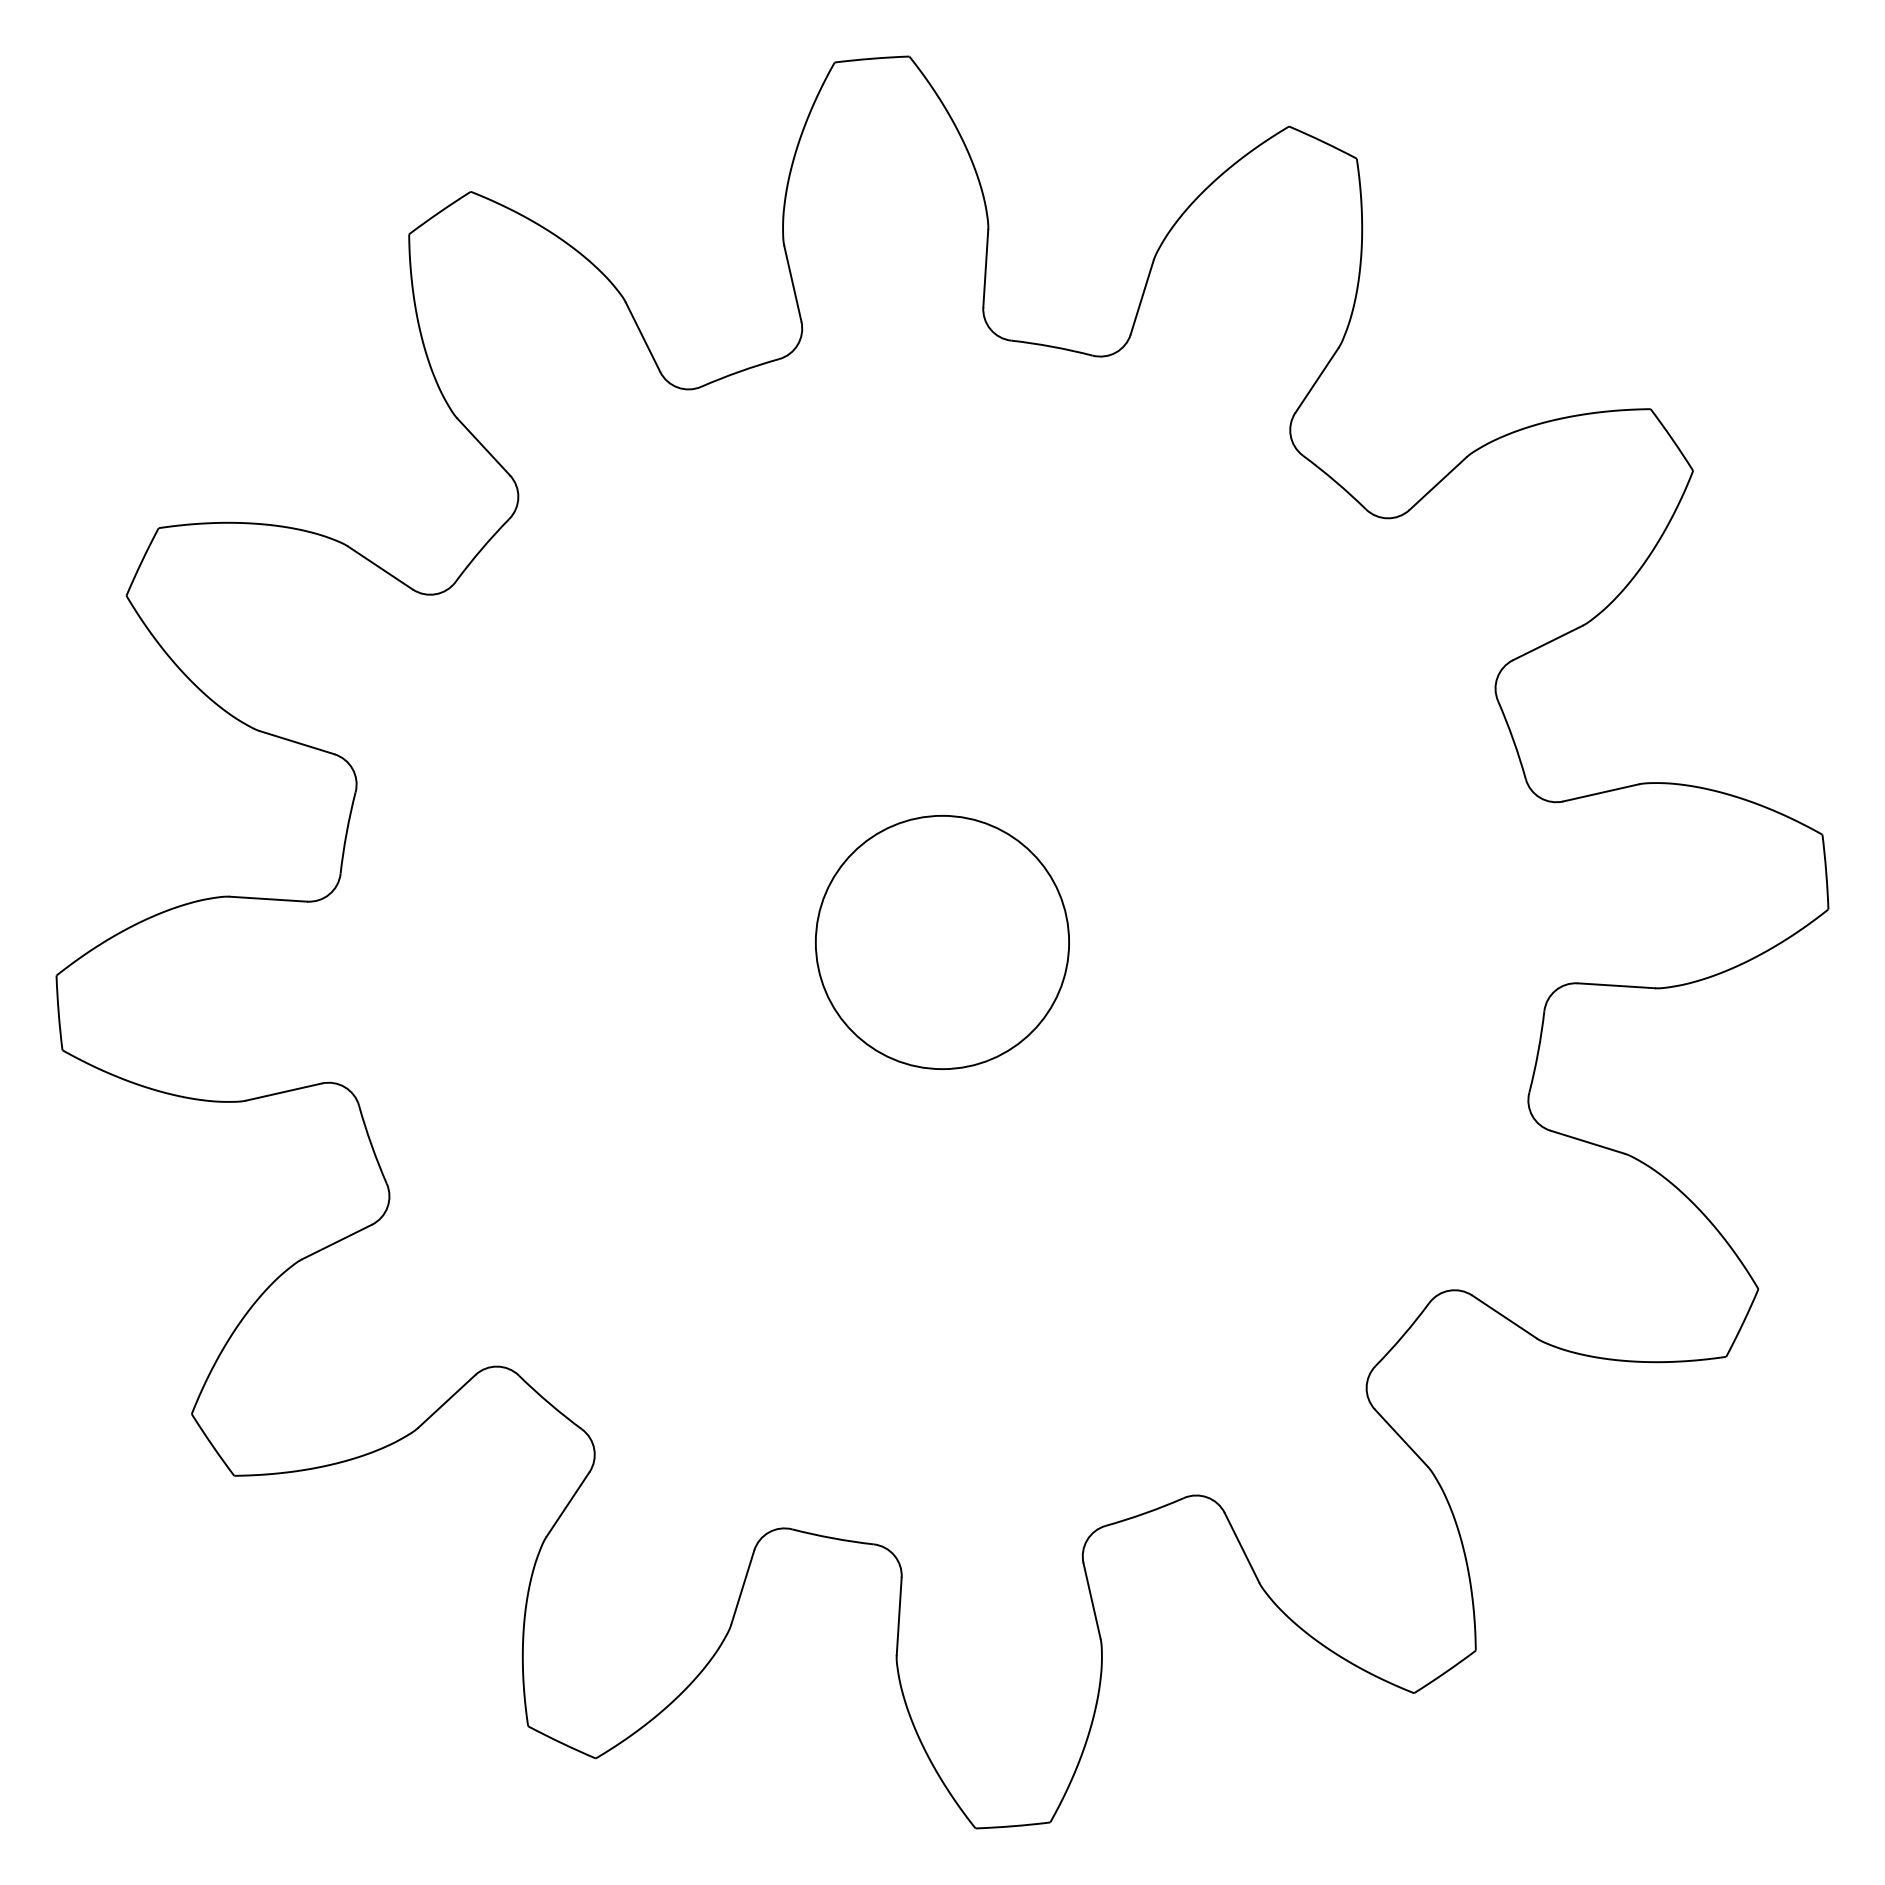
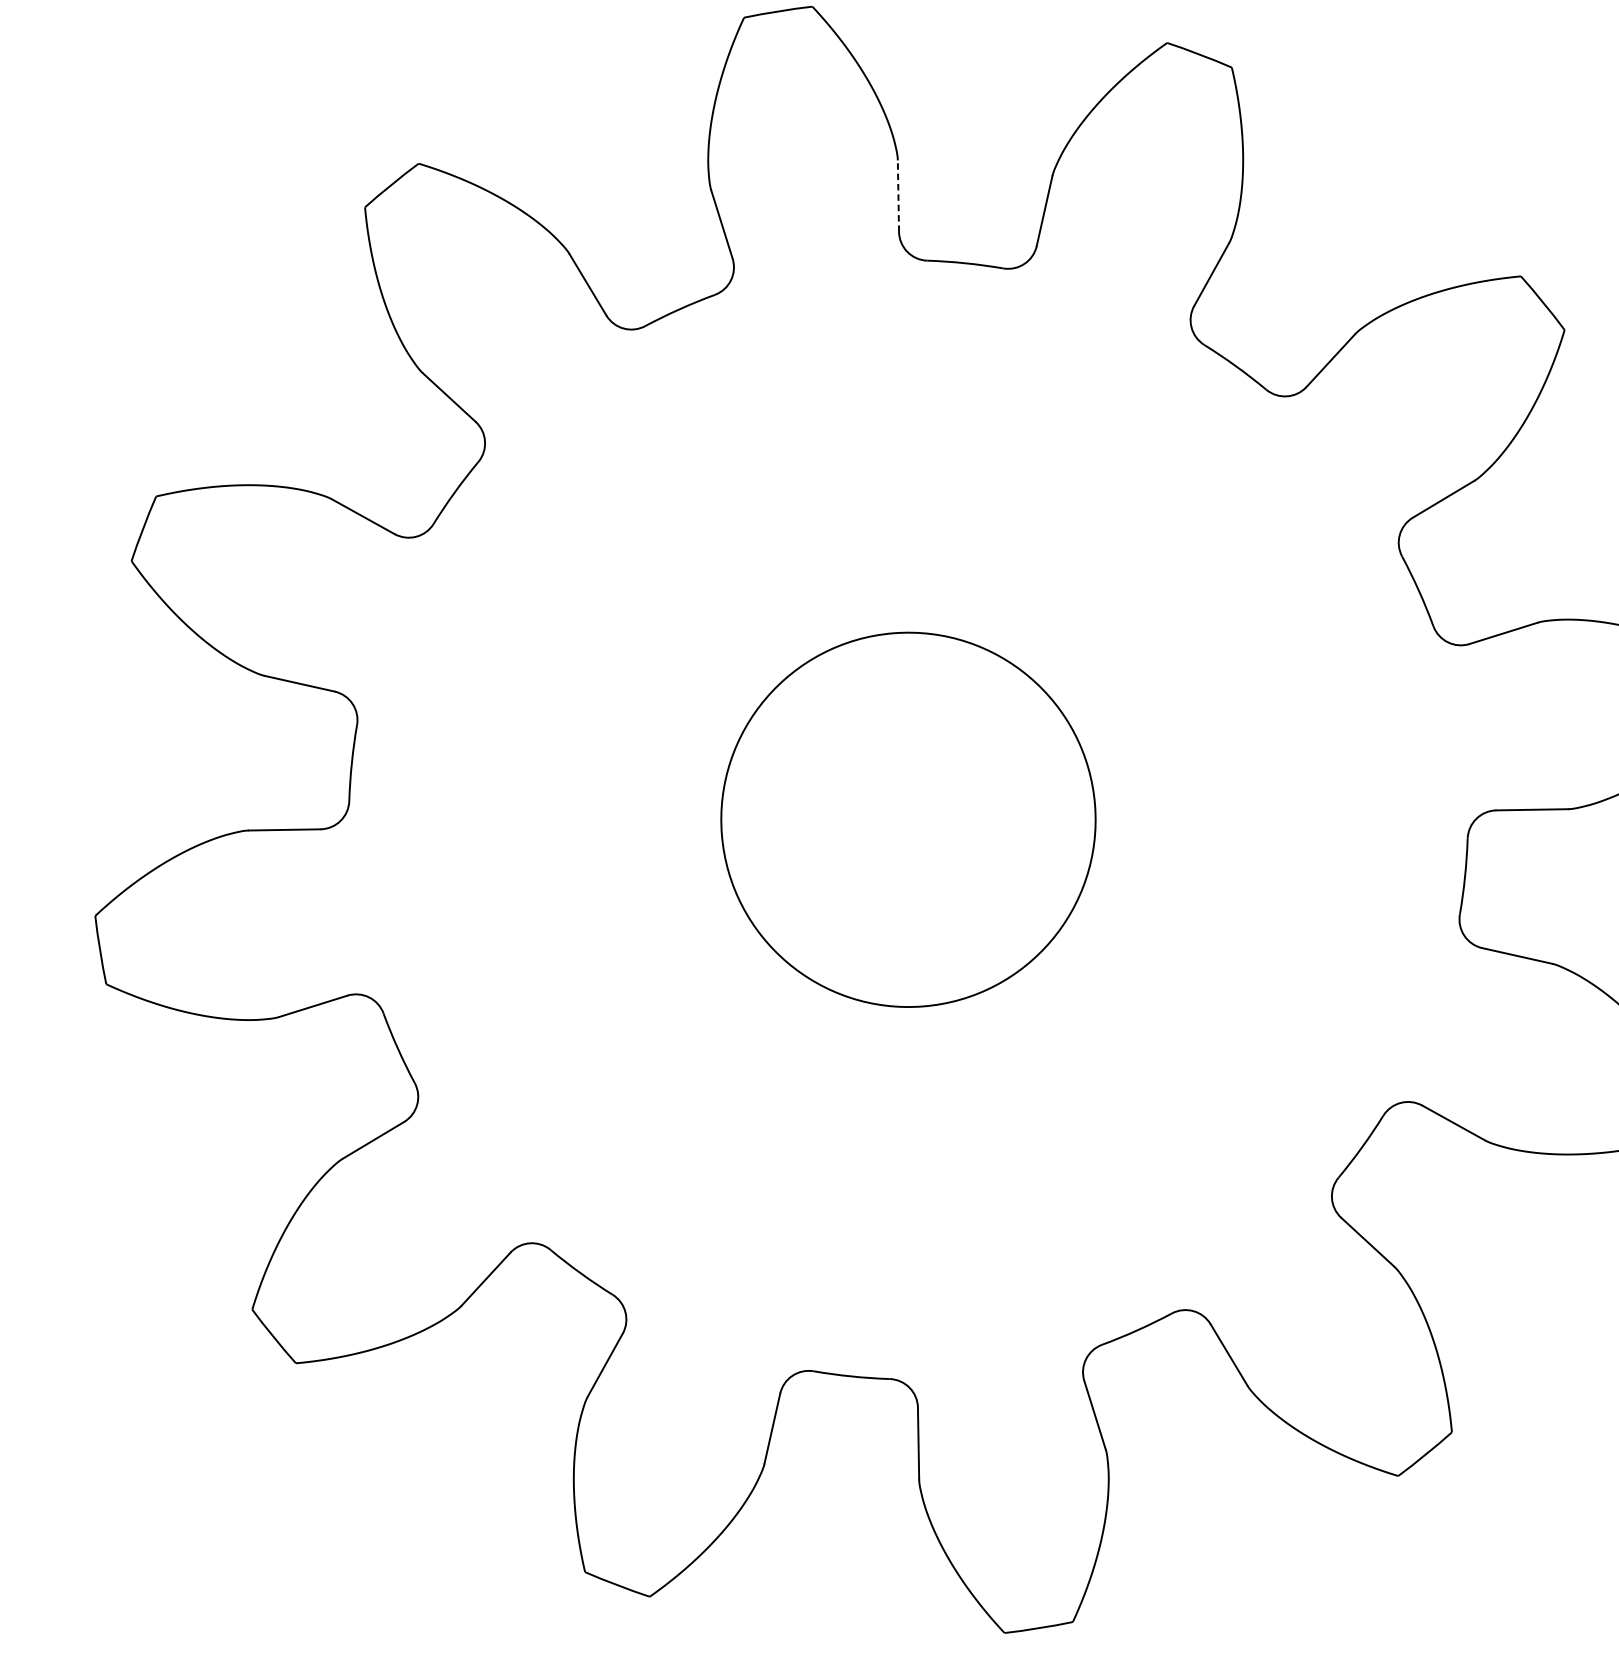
line: (985, 268) -> (898, 196), solid -> dashed
circle: (942, 942) -> (908, 819), size x1.6

